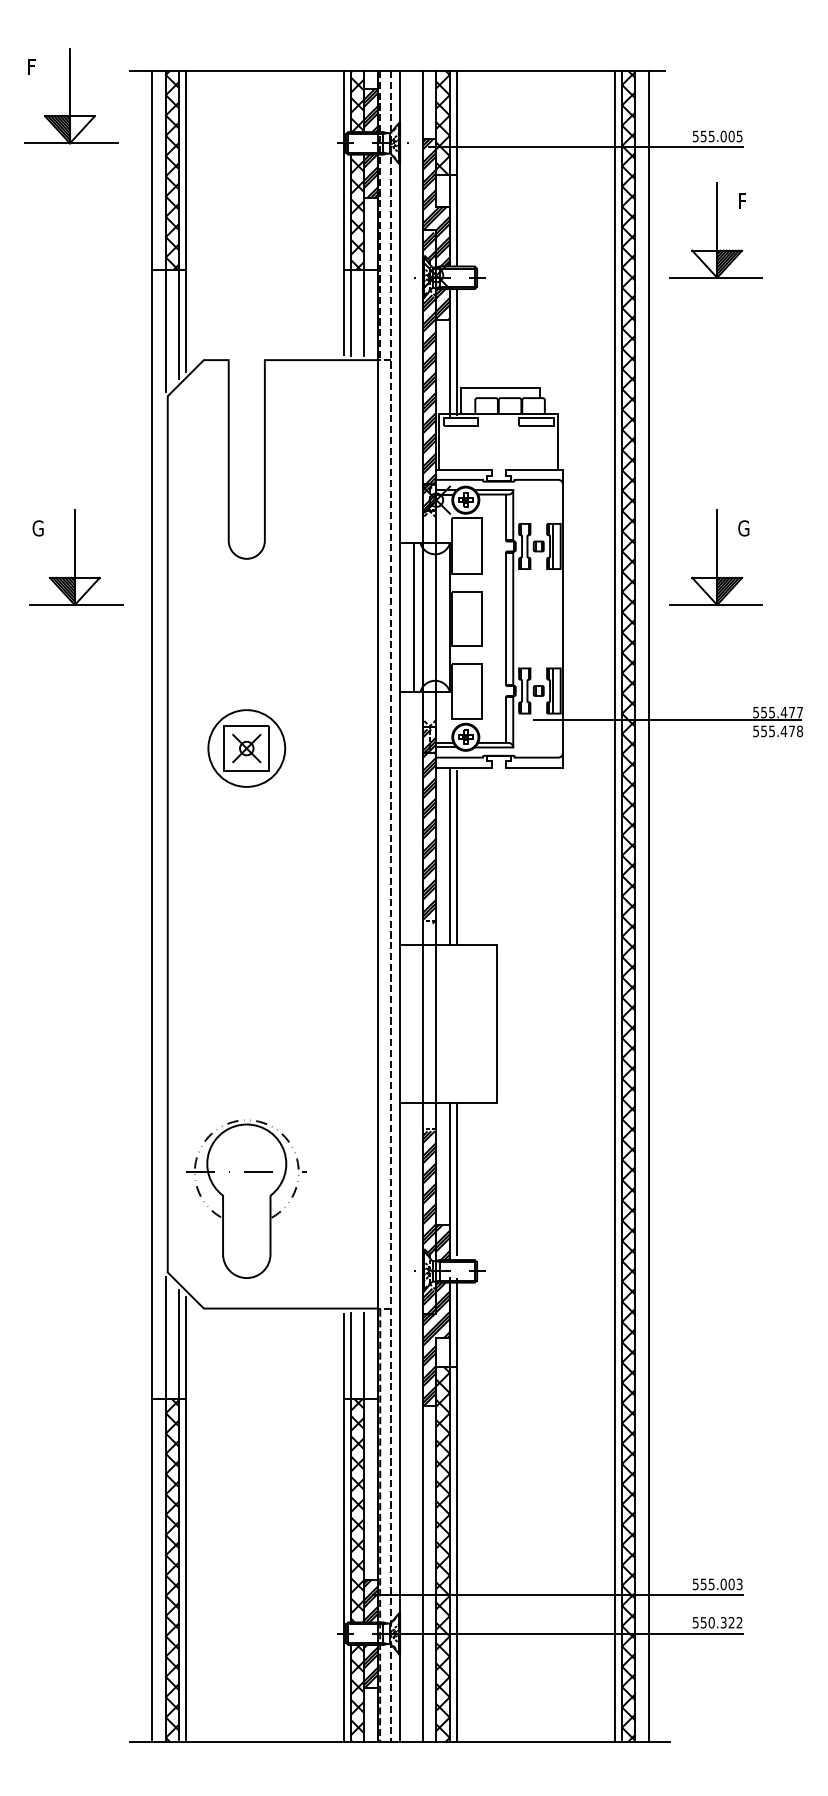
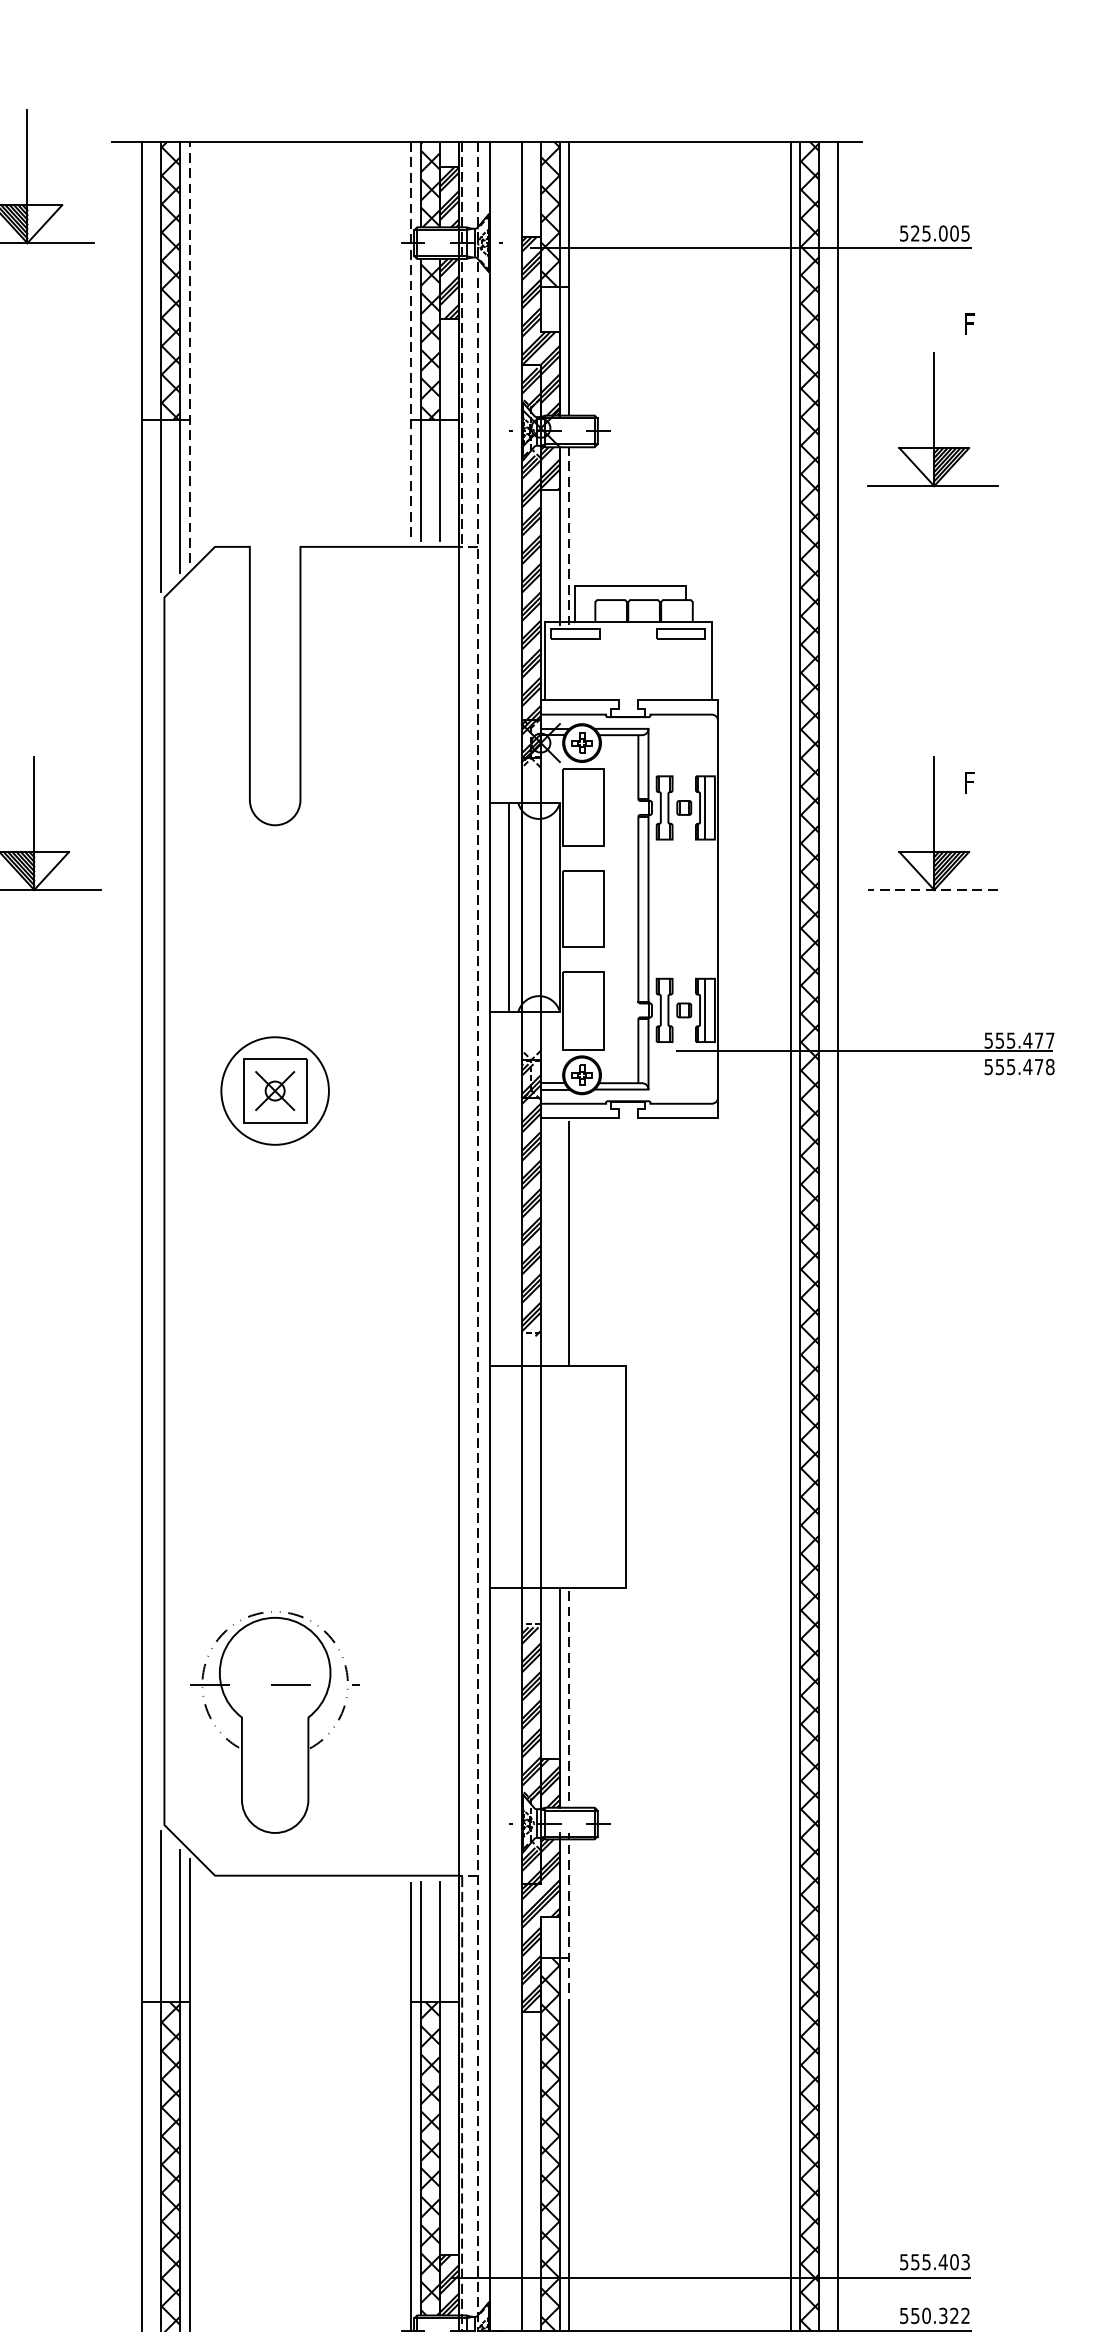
text: (703, 136) -> (915, 233), 555.005 -> 525.005
line: (343, 213) -> (410, 341), solid -> dashed
line: (185, 221) -> (189, 352), solid -> dashed
part: (715, 230) -> (931, 419), moved
line: (456, 352) -> (568, 536), solid -> dashed
text: (743, 528) -> (971, 782), G -> F
line: (715, 605) -> (931, 890), solid -> dashed
line: (450, 857) -> (560, 1243), removed
line: (456, 1178) -> (568, 1693), solid -> dashed
line: (456, 1340) -> (568, 1920), solid -> dashed
text: (723, 1584) -> (943, 2262), 555.003 -> 555.403

